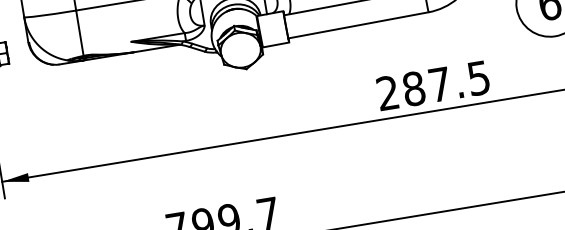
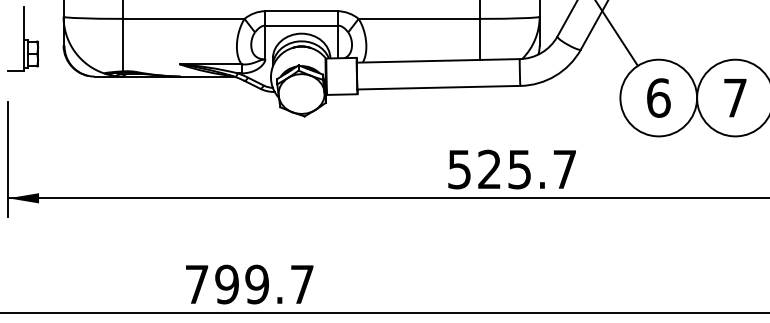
text: (432, 85) -> (511, 169), 287.5 -> 525.7

